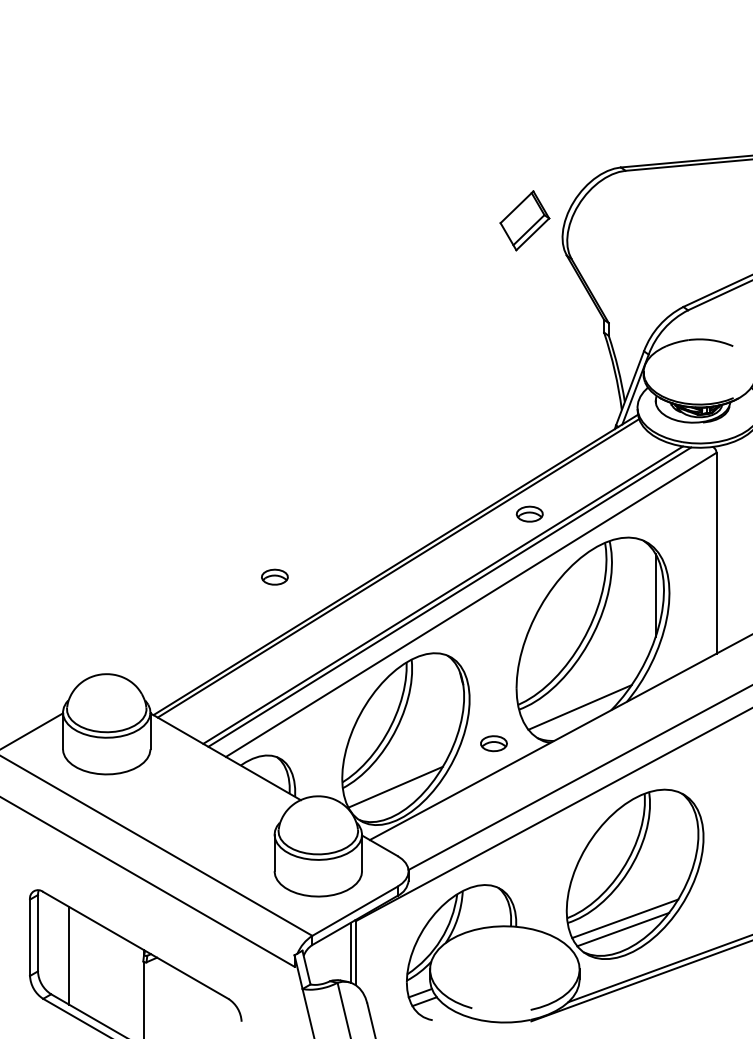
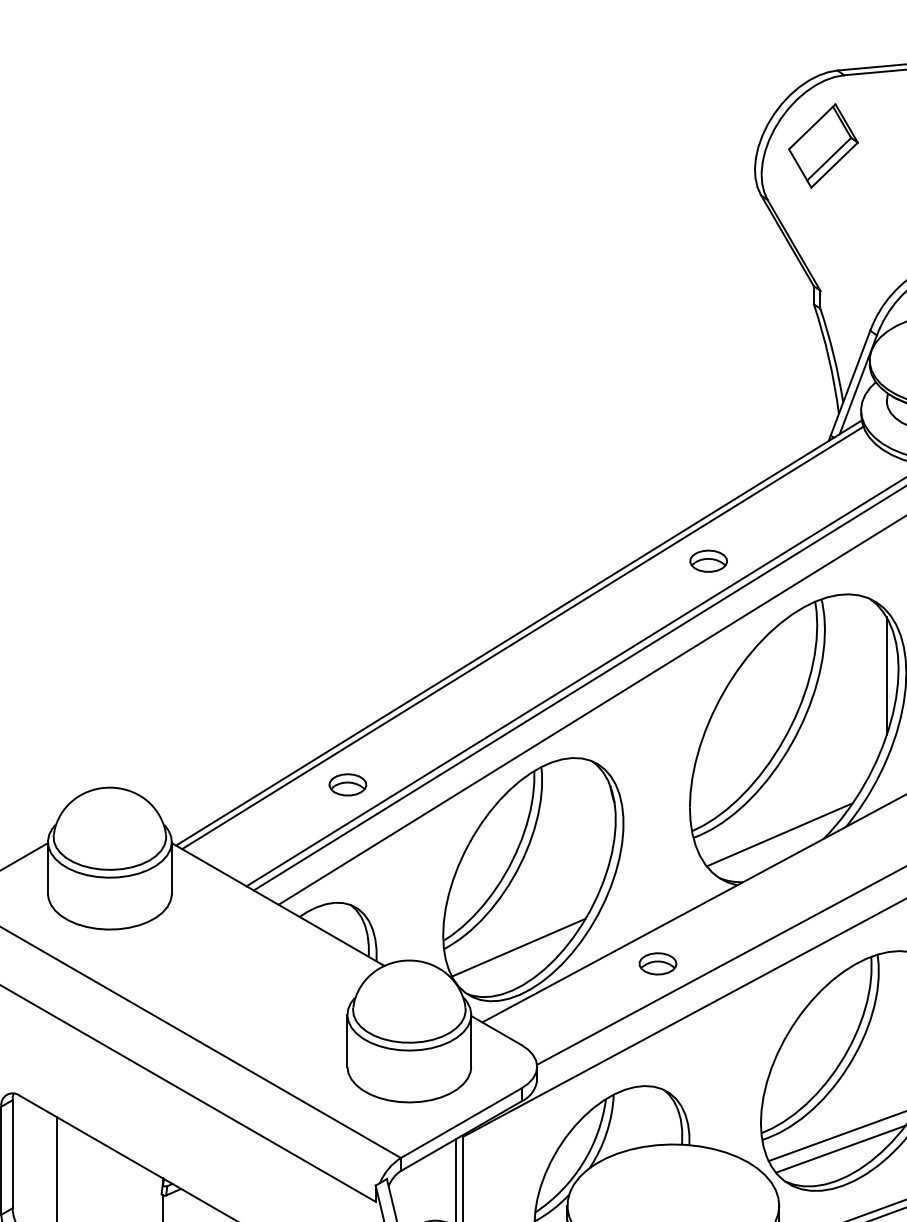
part: (524, 220) -> (822, 145), moved
part: (274, 576) -> (347, 783), moved
part: (493, 743) -> (657, 963), moved

